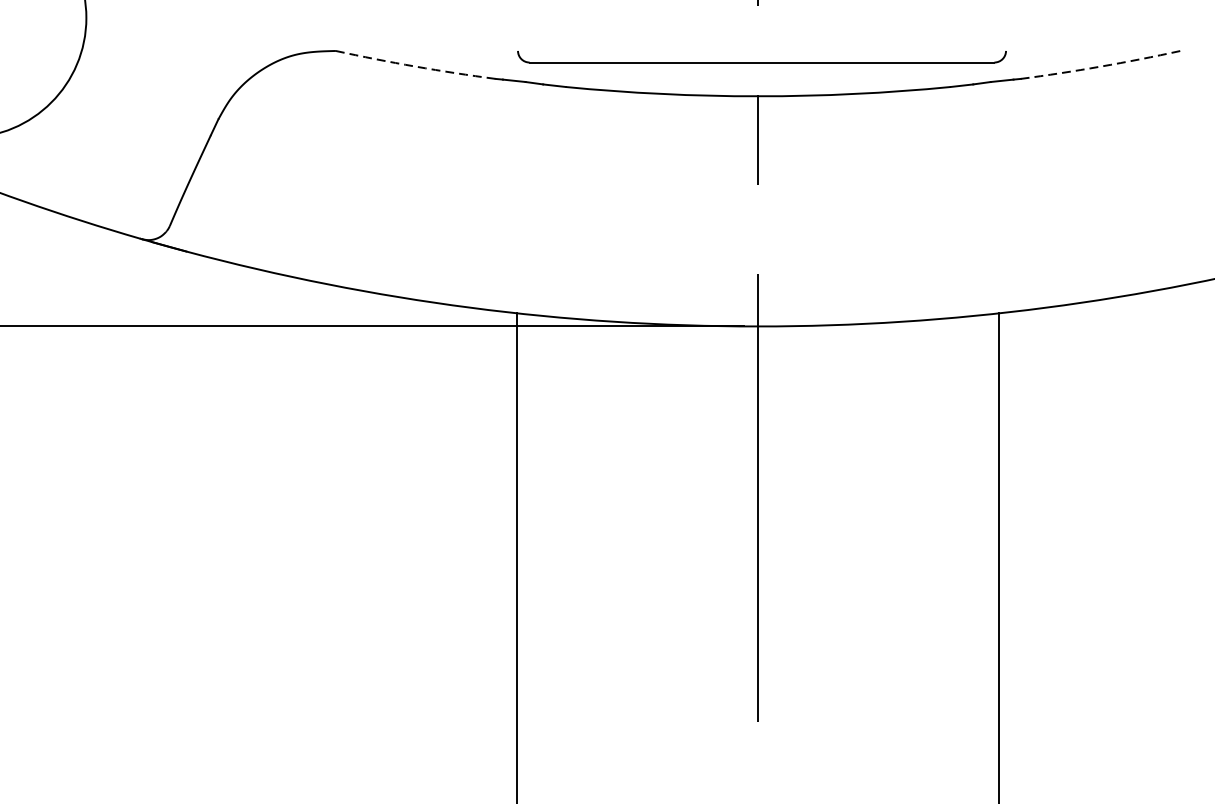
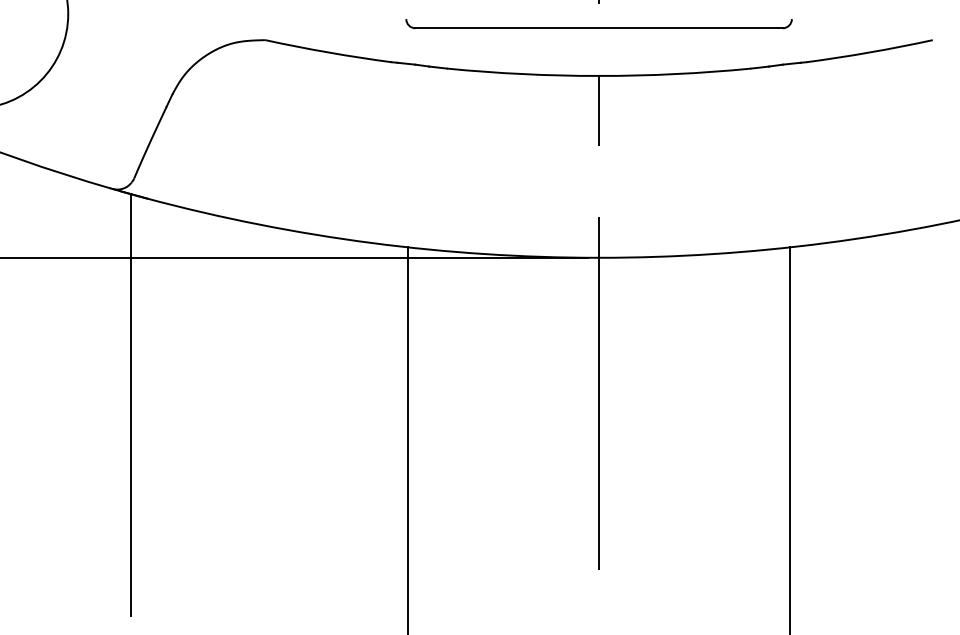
part: (761, 57) -> (598, 24), moved
arc: (415, 66) -> (328, 52), dashed -> solid
arc: (1100, 66) -> (869, 52), dashed -> solid
line: (165, 512) -> (130, 404), added

